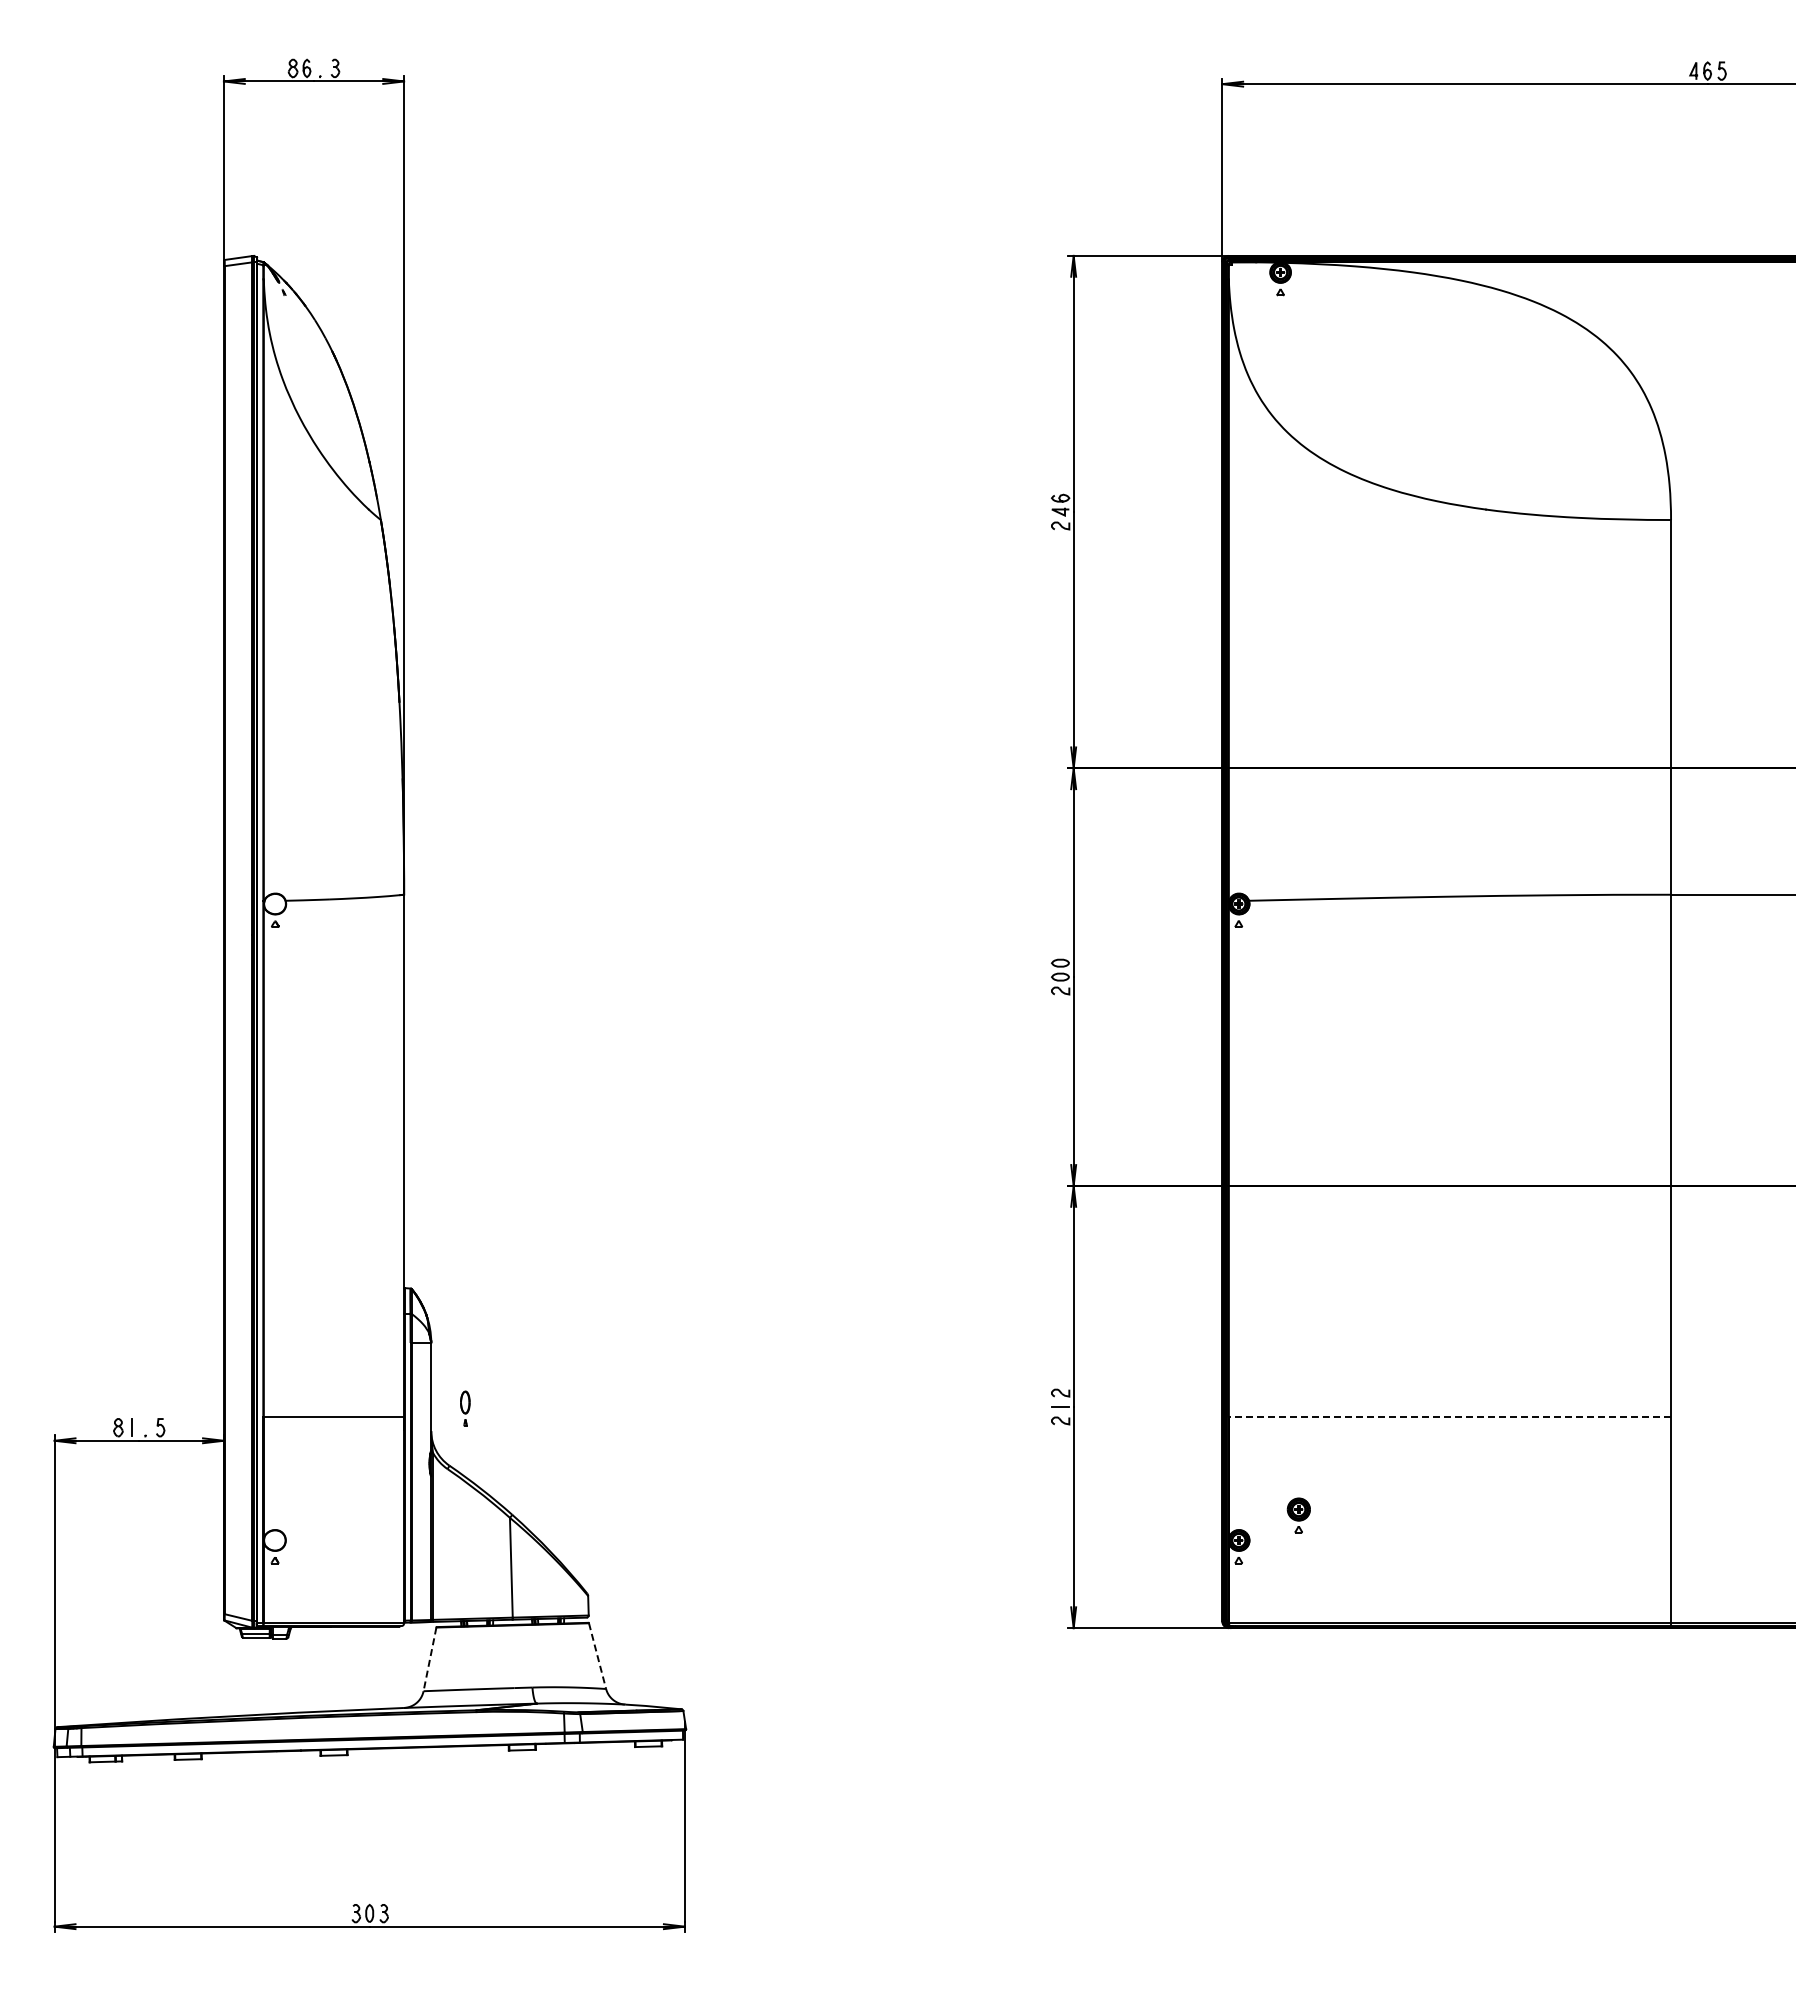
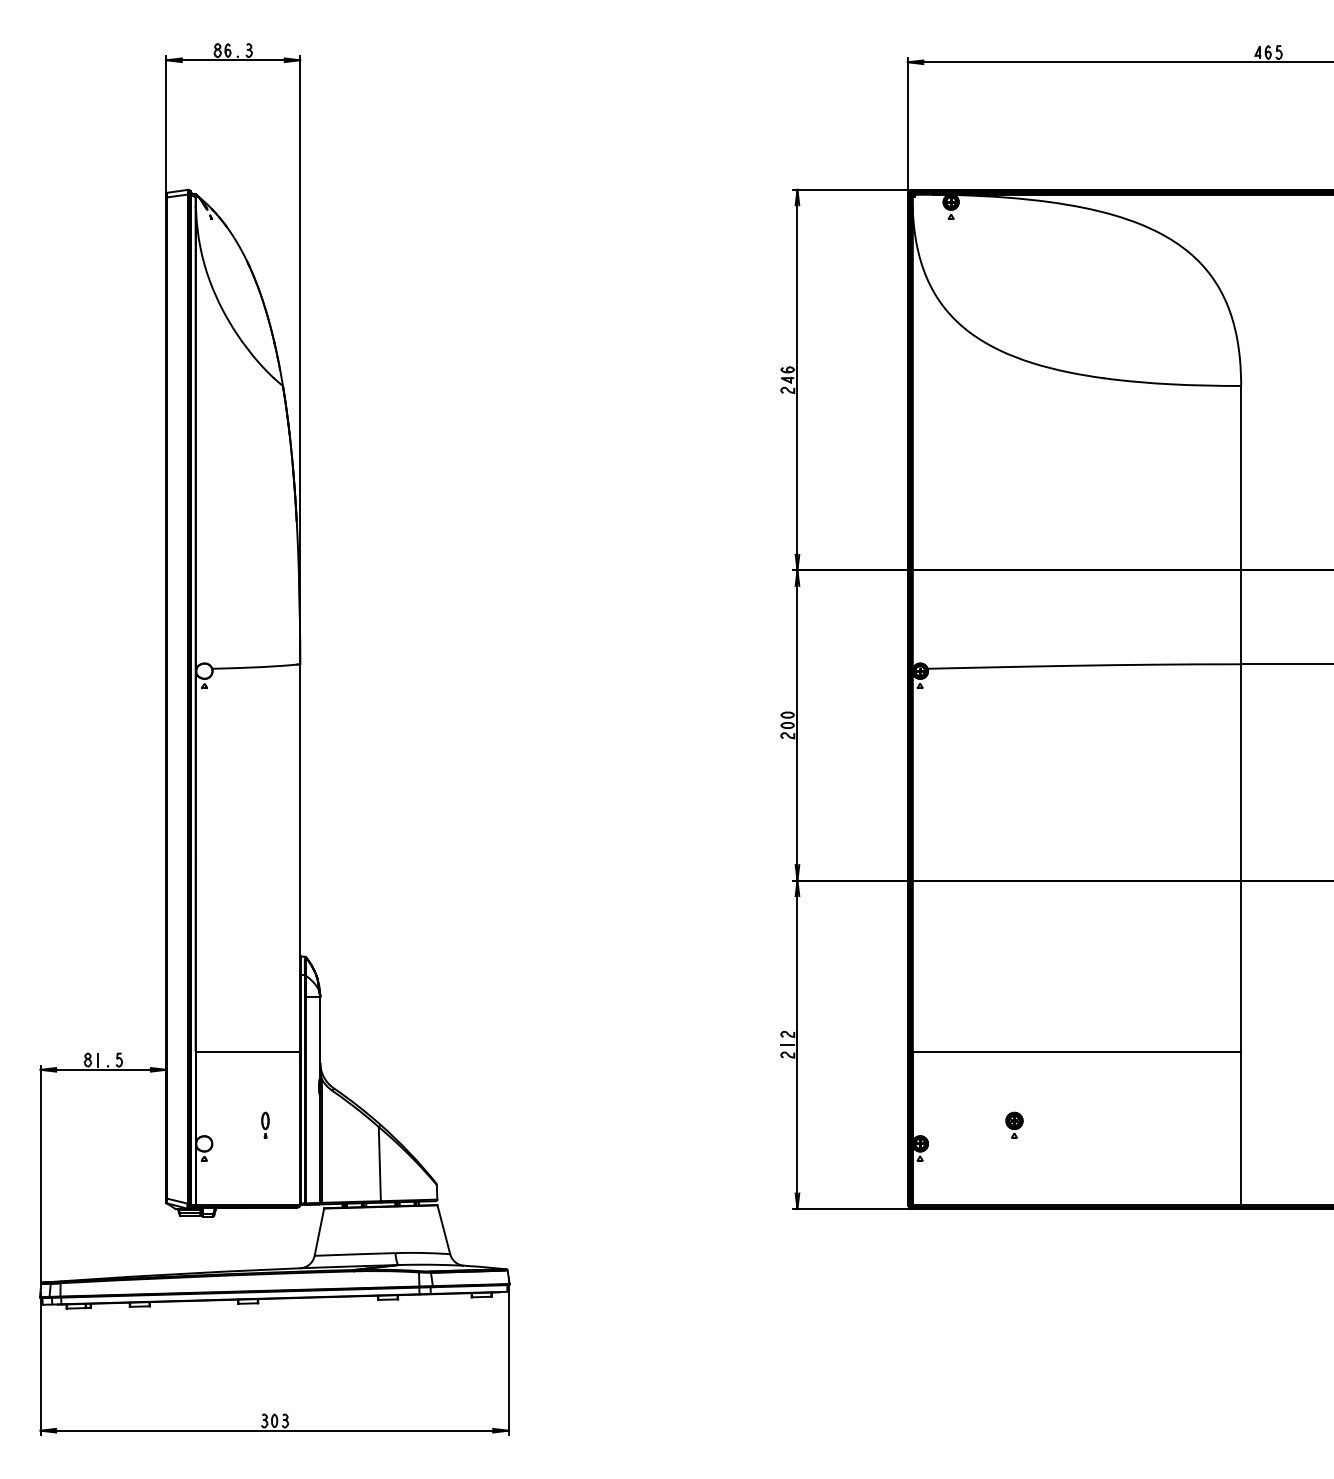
part: (465, 1408) -> (265, 1125), moved
line: (1449, 1416) -> (1076, 1051), dashed -> solid
part: (1298, 1515) -> (1014, 1125), moved
line: (597, 1656) -> (443, 1230), dashed -> solid
line: (429, 1659) -> (319, 1232), dashed -> solid

